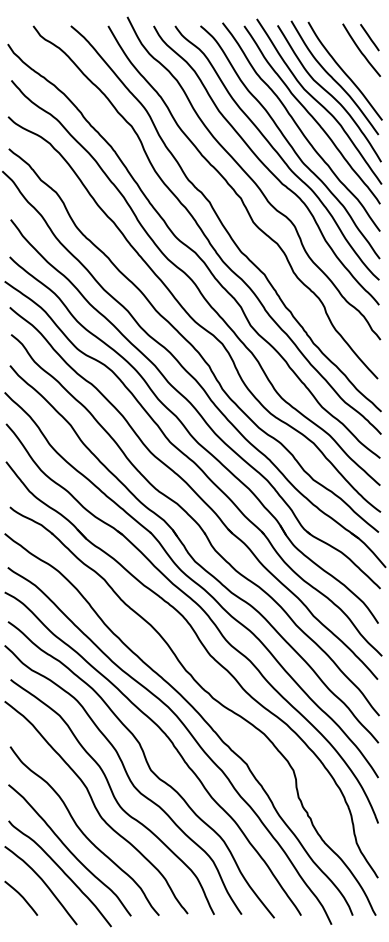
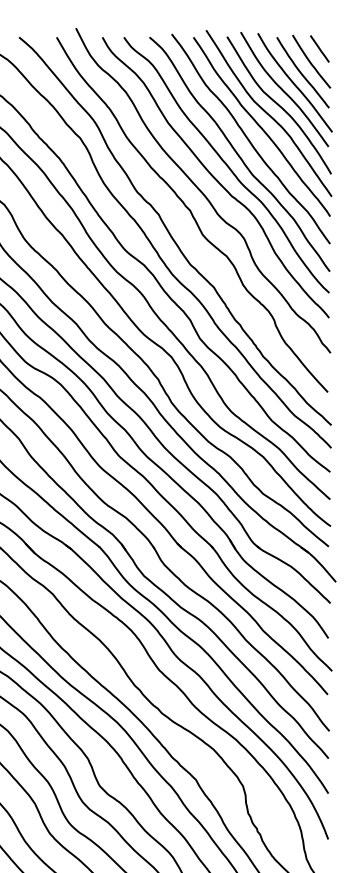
curve: (351, 60) -> (301, 72), added

